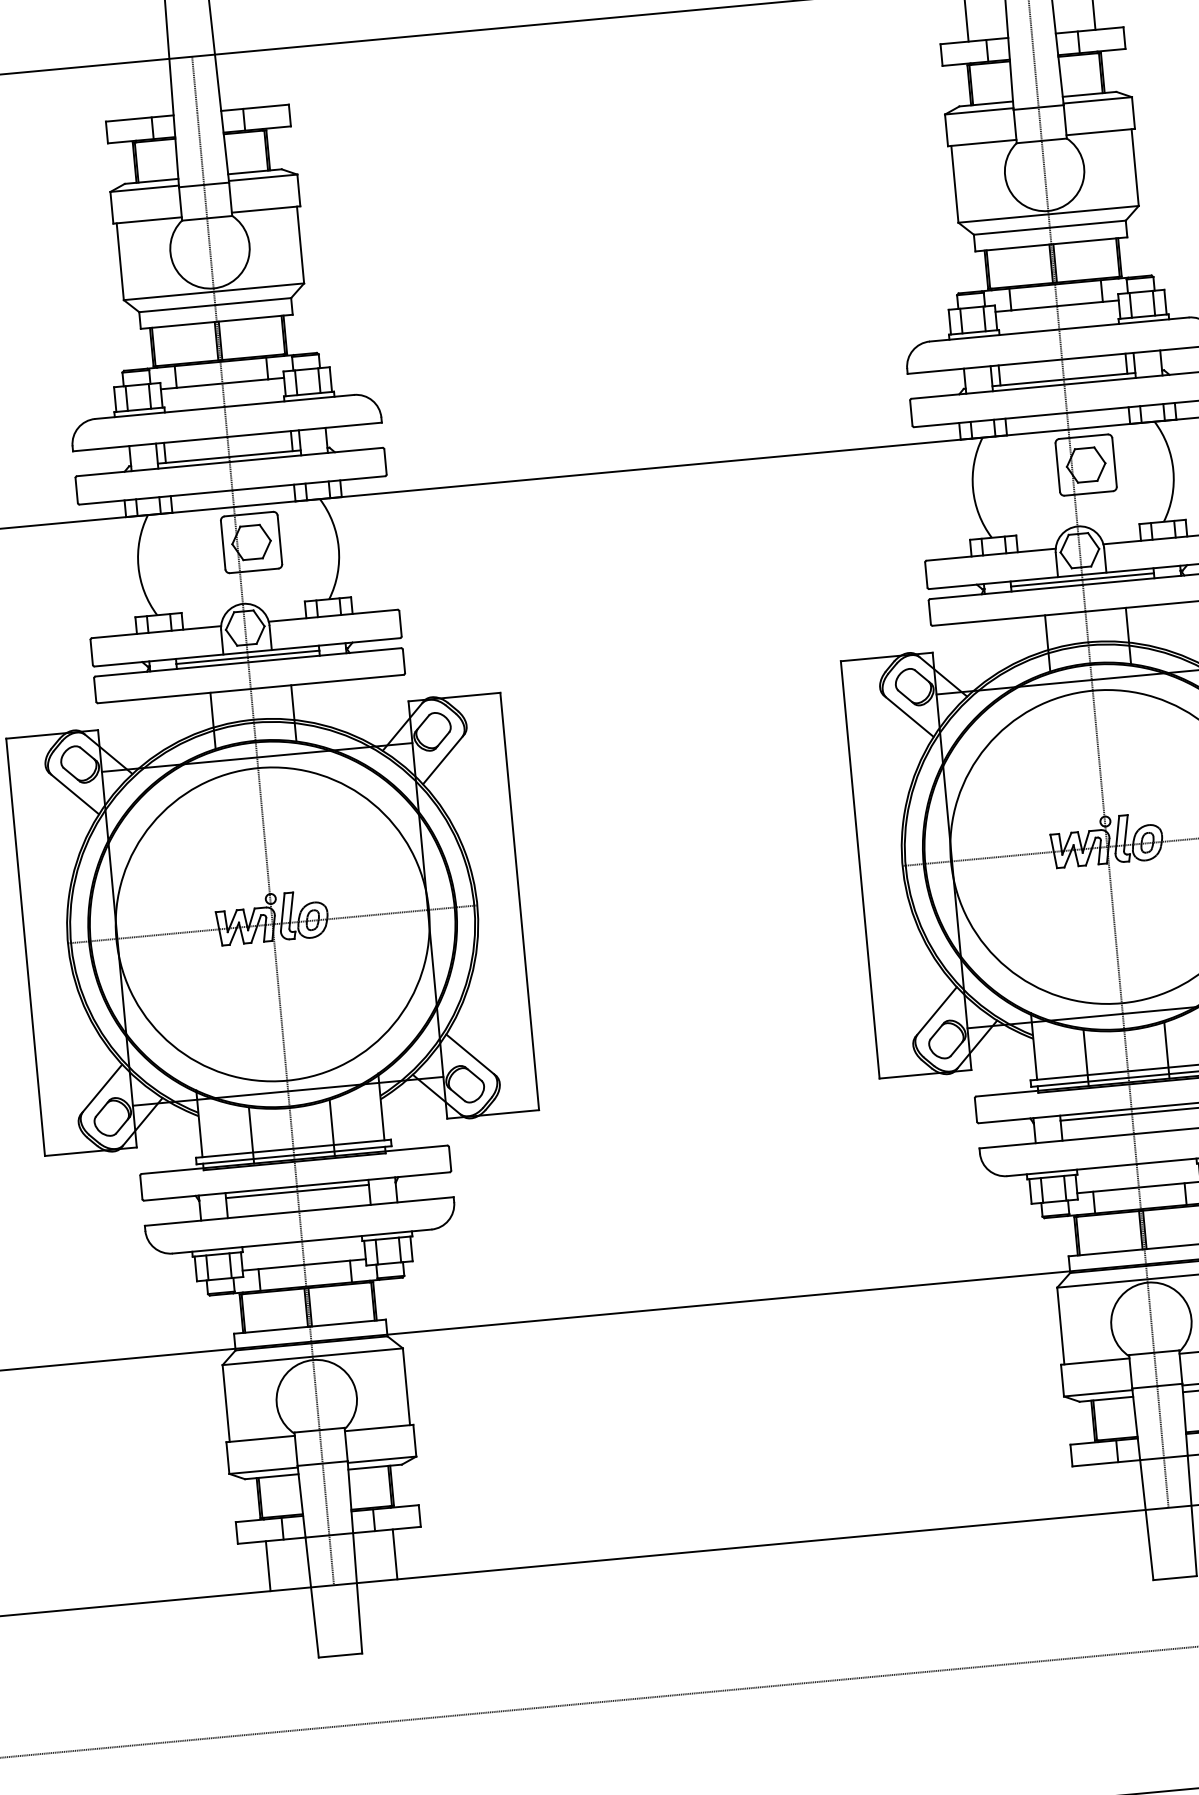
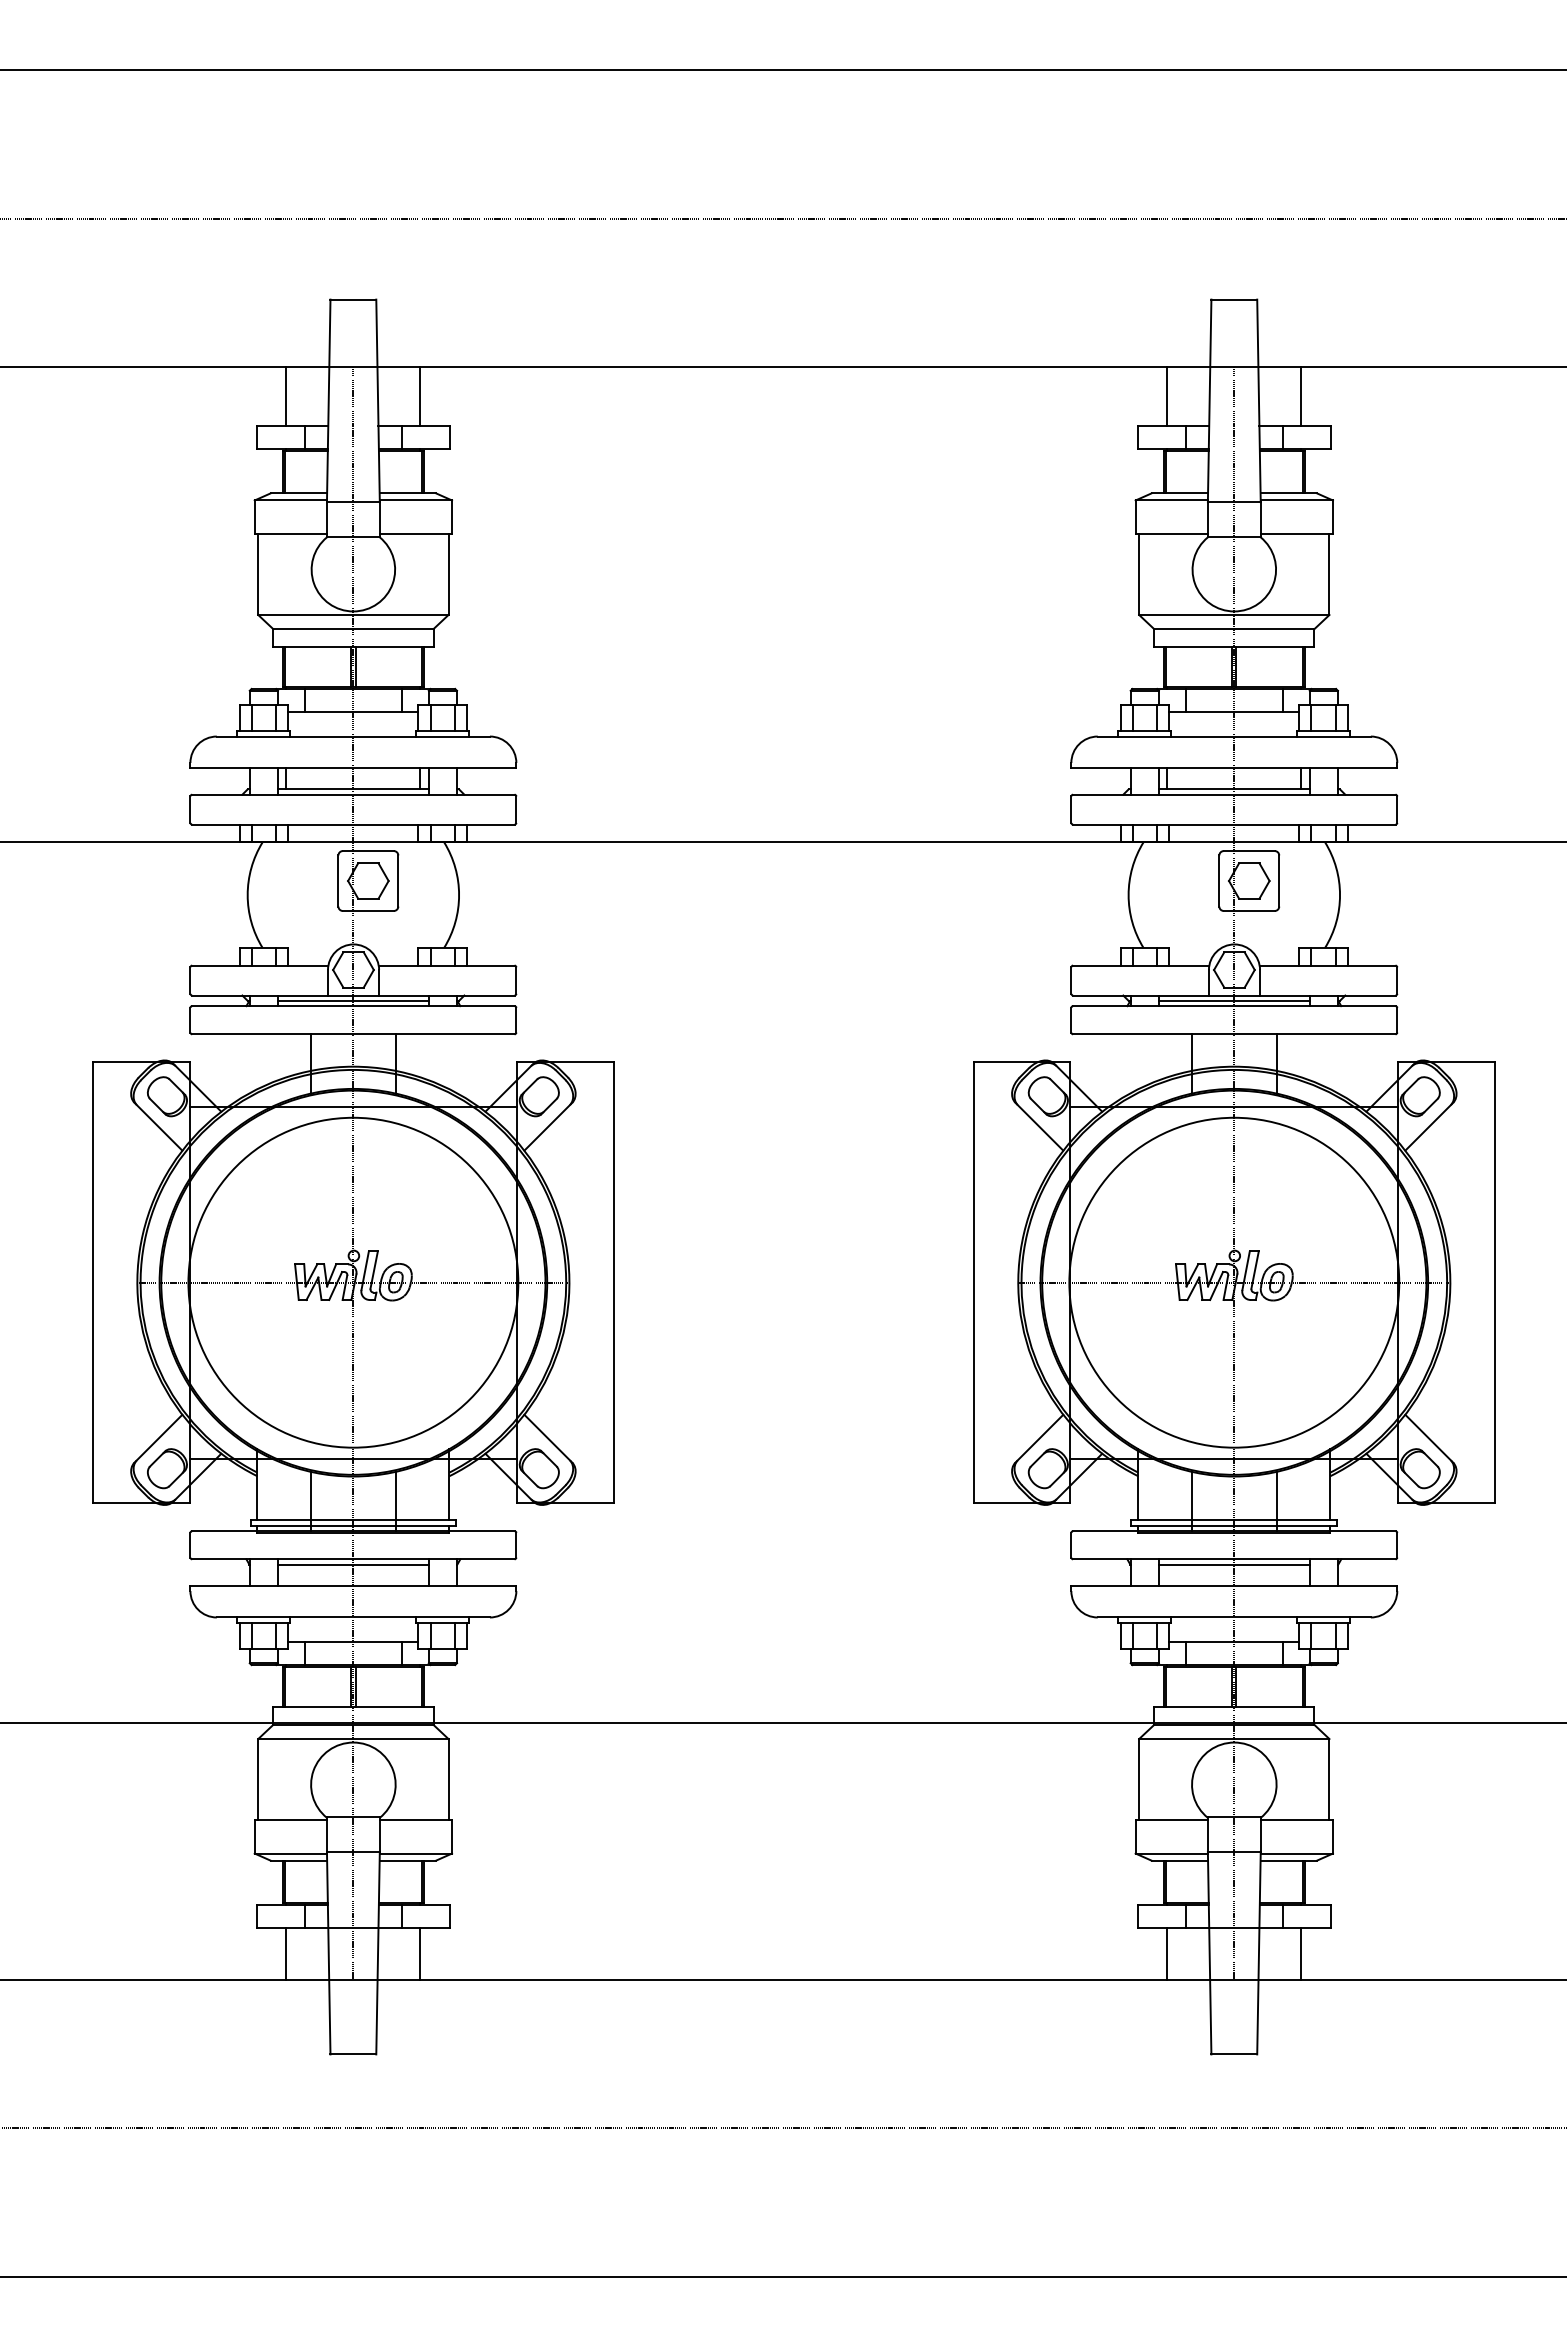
line: (258, 78) -> (420, 396), added
line: (131, 90) -> (286, 396), added
line: (1102, 1488) -> (1167, 1953), added

